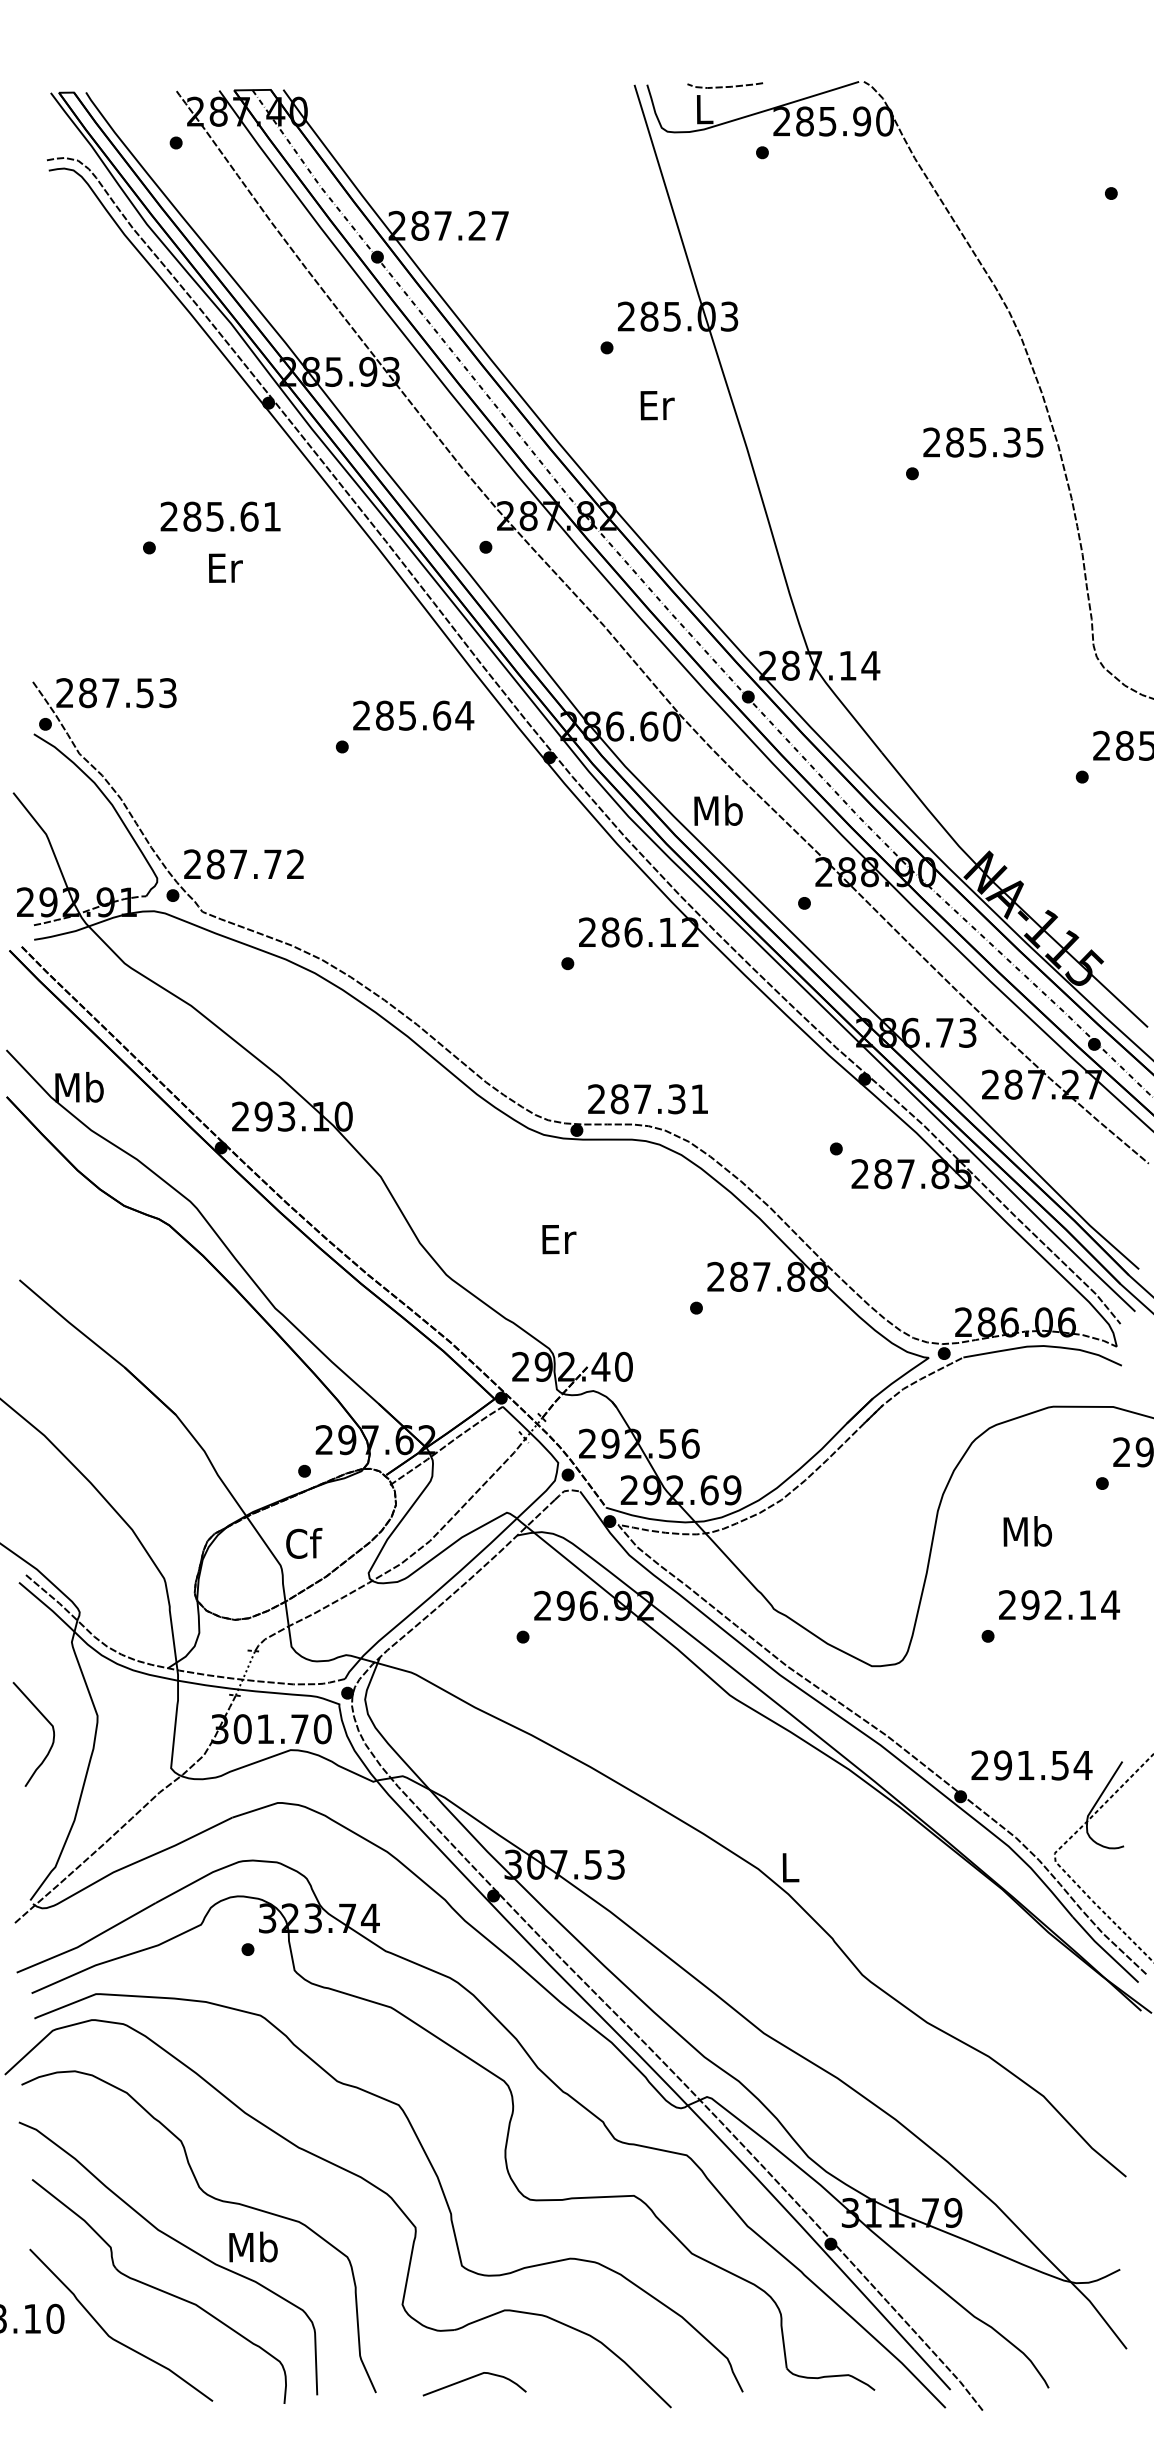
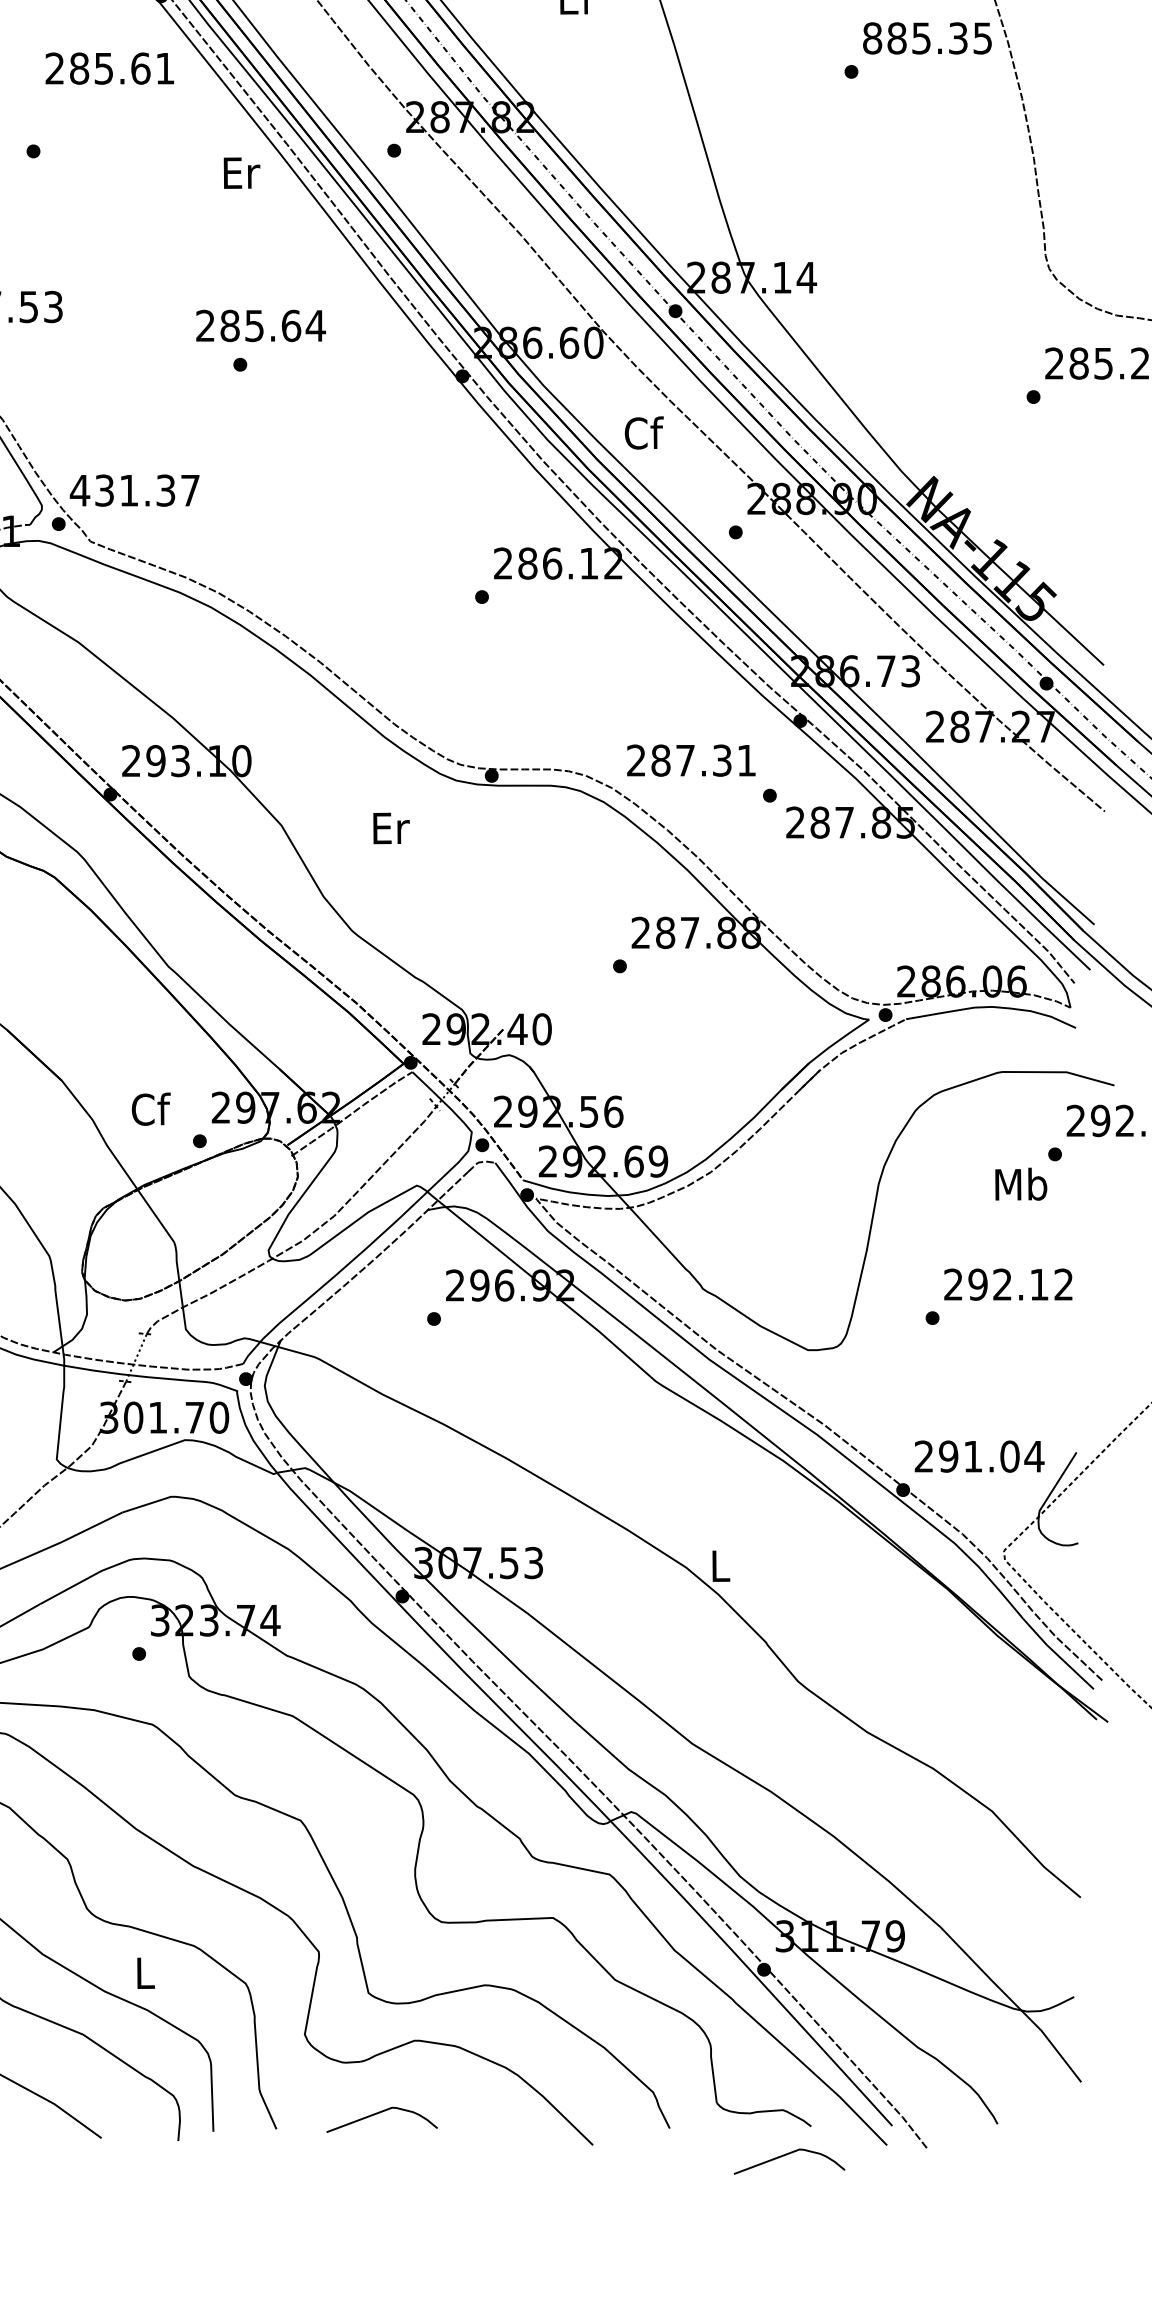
text: (932, 442) -> (872, 38), 285.35 -> 885.35
text: (220, 516) -> (109, 68), moved
text: (225, 567) -> (241, 172), moved
text: (413, 715) -> (260, 325), moved
text: (718, 810) -> (643, 432), Mb -> Cf
text: (243, 864) -> (134, 490), 287.72 -> 431.37
text: (647, 1099) -> (690, 760), moved
text: (559, 1239) -> (391, 828), moved
text: (1027, 1531) -> (1020, 1184), moved
text: (304, 1543) -> (151, 1109), moved
text: (1110, 1604) -> (1063, 1284), 292.14 -> 292.12
text: (1060, 1765) -> (1010, 1456), 291.54 -> 291.04
text: (253, 2246) -> (145, 1972), Mb -> L
curve: (852, 2417) -> (787, 2155), added

